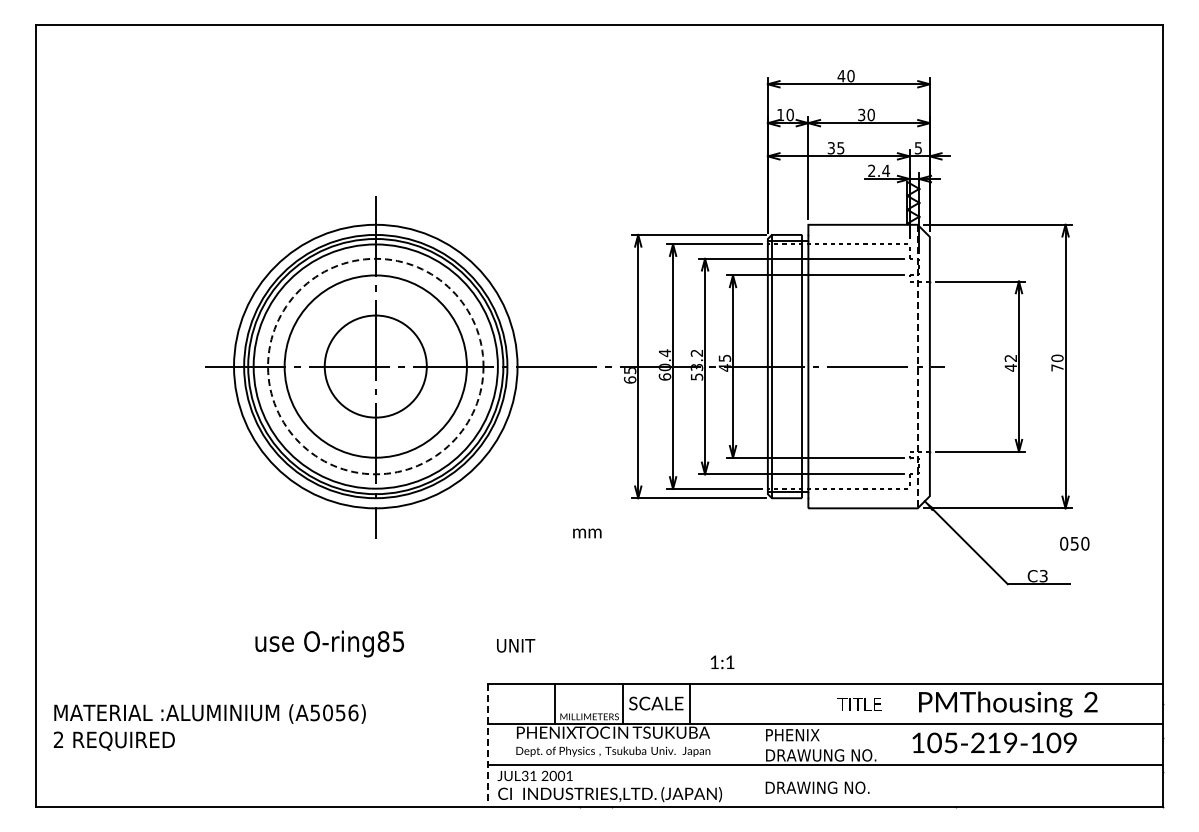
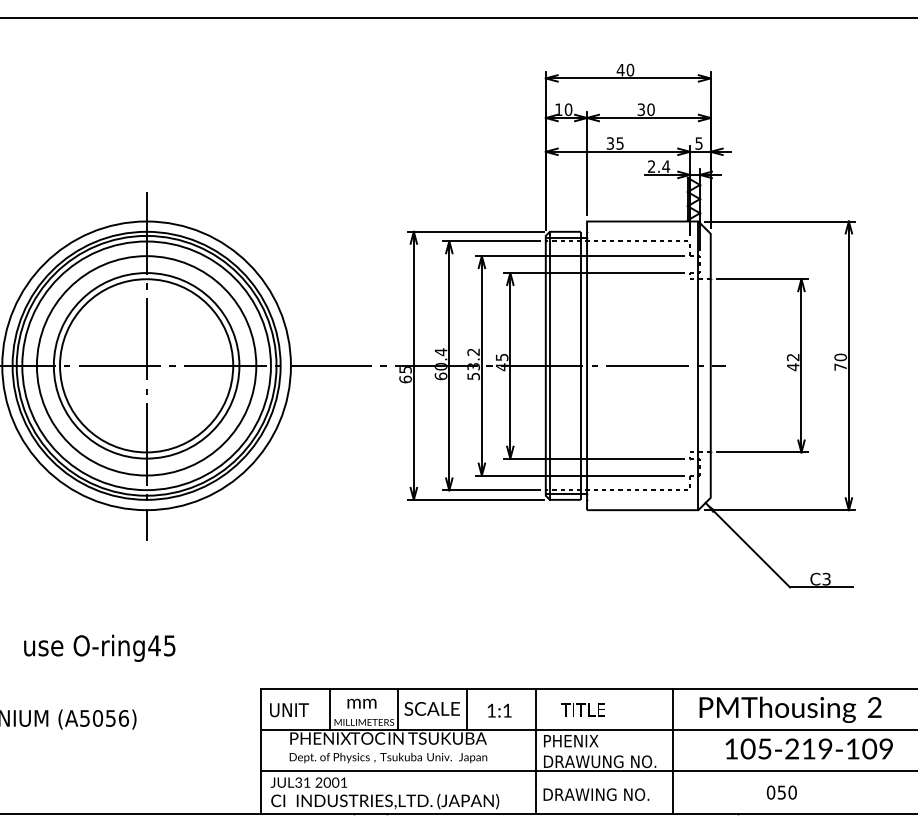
circle: (375, 366) -> (146, 365), dashed -> solid
circle: (375, 366) -> (146, 365), size x1.67
line: (917, 366) -> (698, 365), dashed -> solid
text: (587, 533) -> (362, 703), moved
text: (1074, 543) -> (781, 792), moved
text: (383, 641) -> (154, 645), O-ring85 -> O-ring45
text: (516, 645) -> (289, 709), moved
text: (722, 662) -> (499, 710), moved
text: (859, 704) -> (583, 709), moved
text: (994, 742) -> (809, 748), moved
line: (487, 744) -> (260, 750), dashed -> solid
line: (757, 744) -> (535, 750), added
line: (893, 744) -> (673, 750), added

